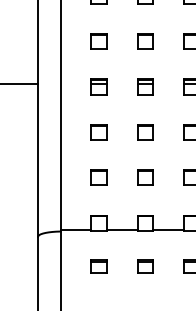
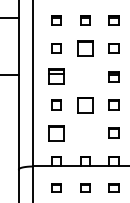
part: (145, 41) -> (85, 48), size x1.6
part: (99, 86) -> (56, 76), size x1.6
part: (145, 86) -> (85, 76), removed
part: (145, 131) -> (85, 104), size x1.6
part: (99, 176) -> (56, 132), size x1.6
part: (145, 176) -> (85, 132), removed

